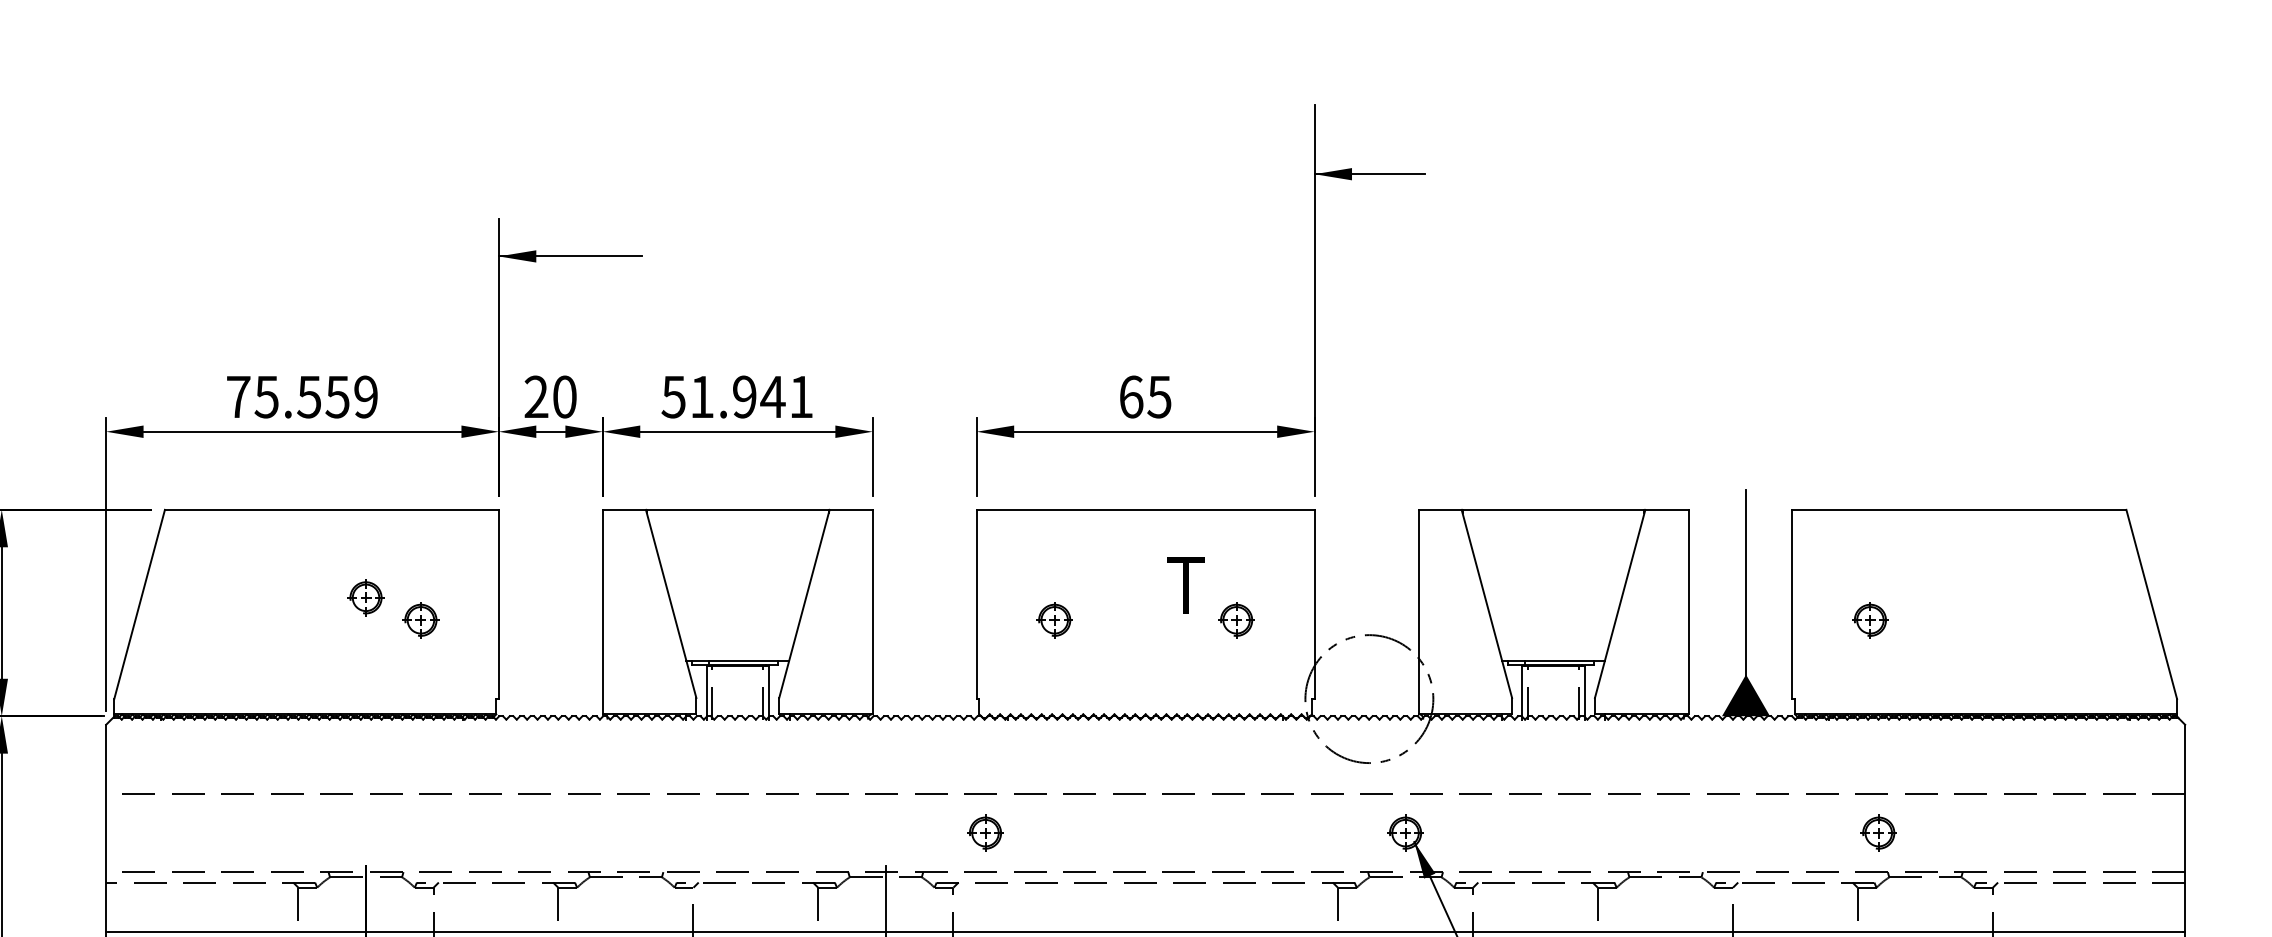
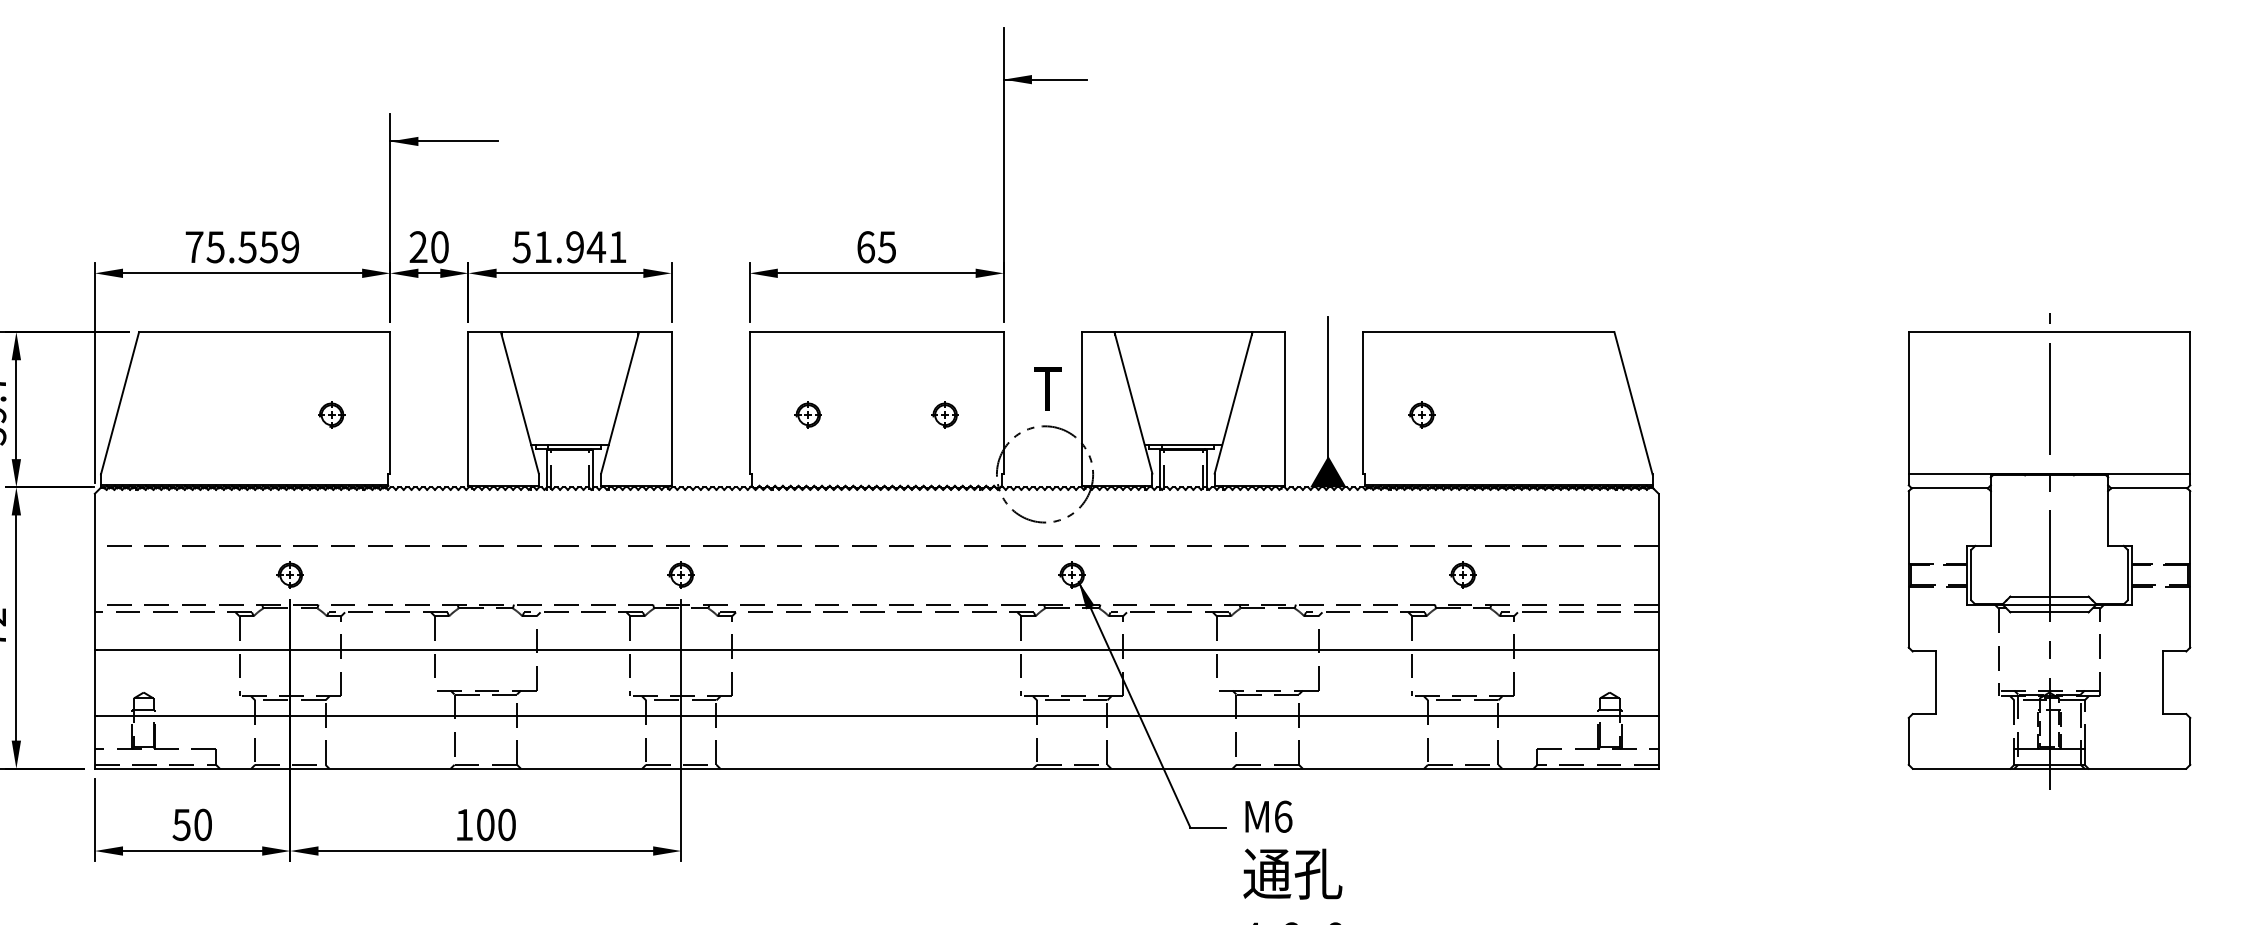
text: (1185, 584) -> (1047, 388), moved
part: (364, 596) -> (289, 574), moved
part: (984, 832) -> (680, 574), moved
part: (1877, 832) -> (1462, 574), moved

